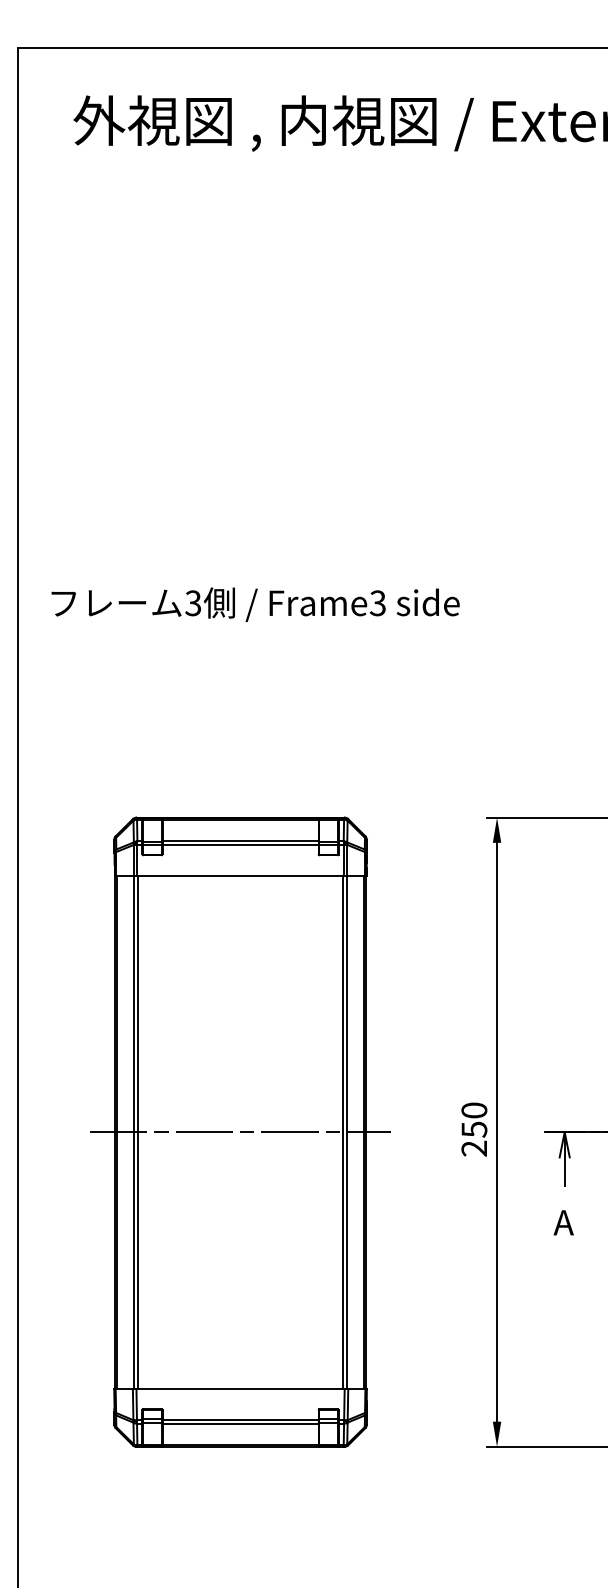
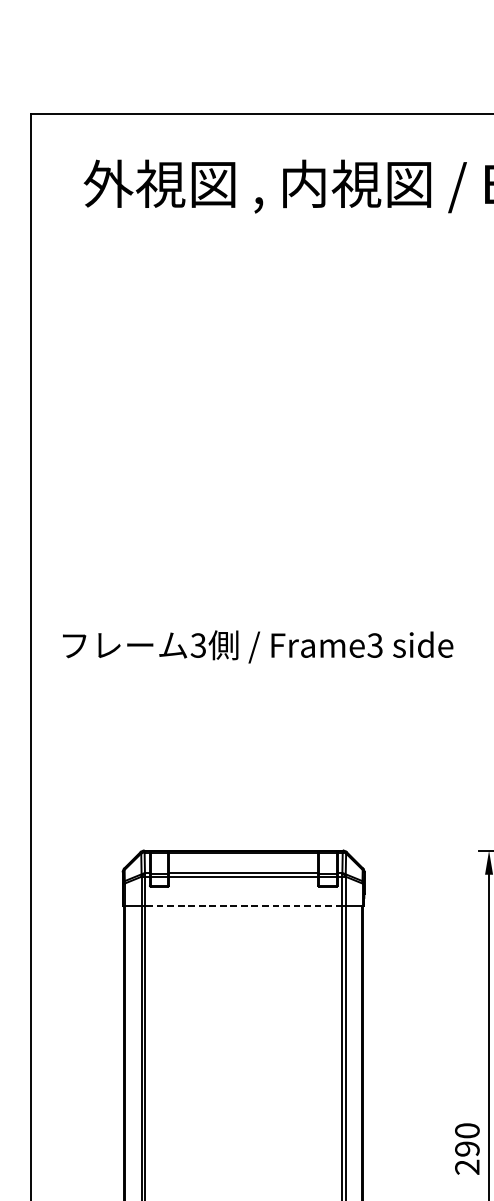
line: (240, 875) -> (243, 905), solid -> dashed
text: (474, 1129) -> (467, 1148), 250 -> 290
line: (240, 1132) -> (243, 1151), removed

